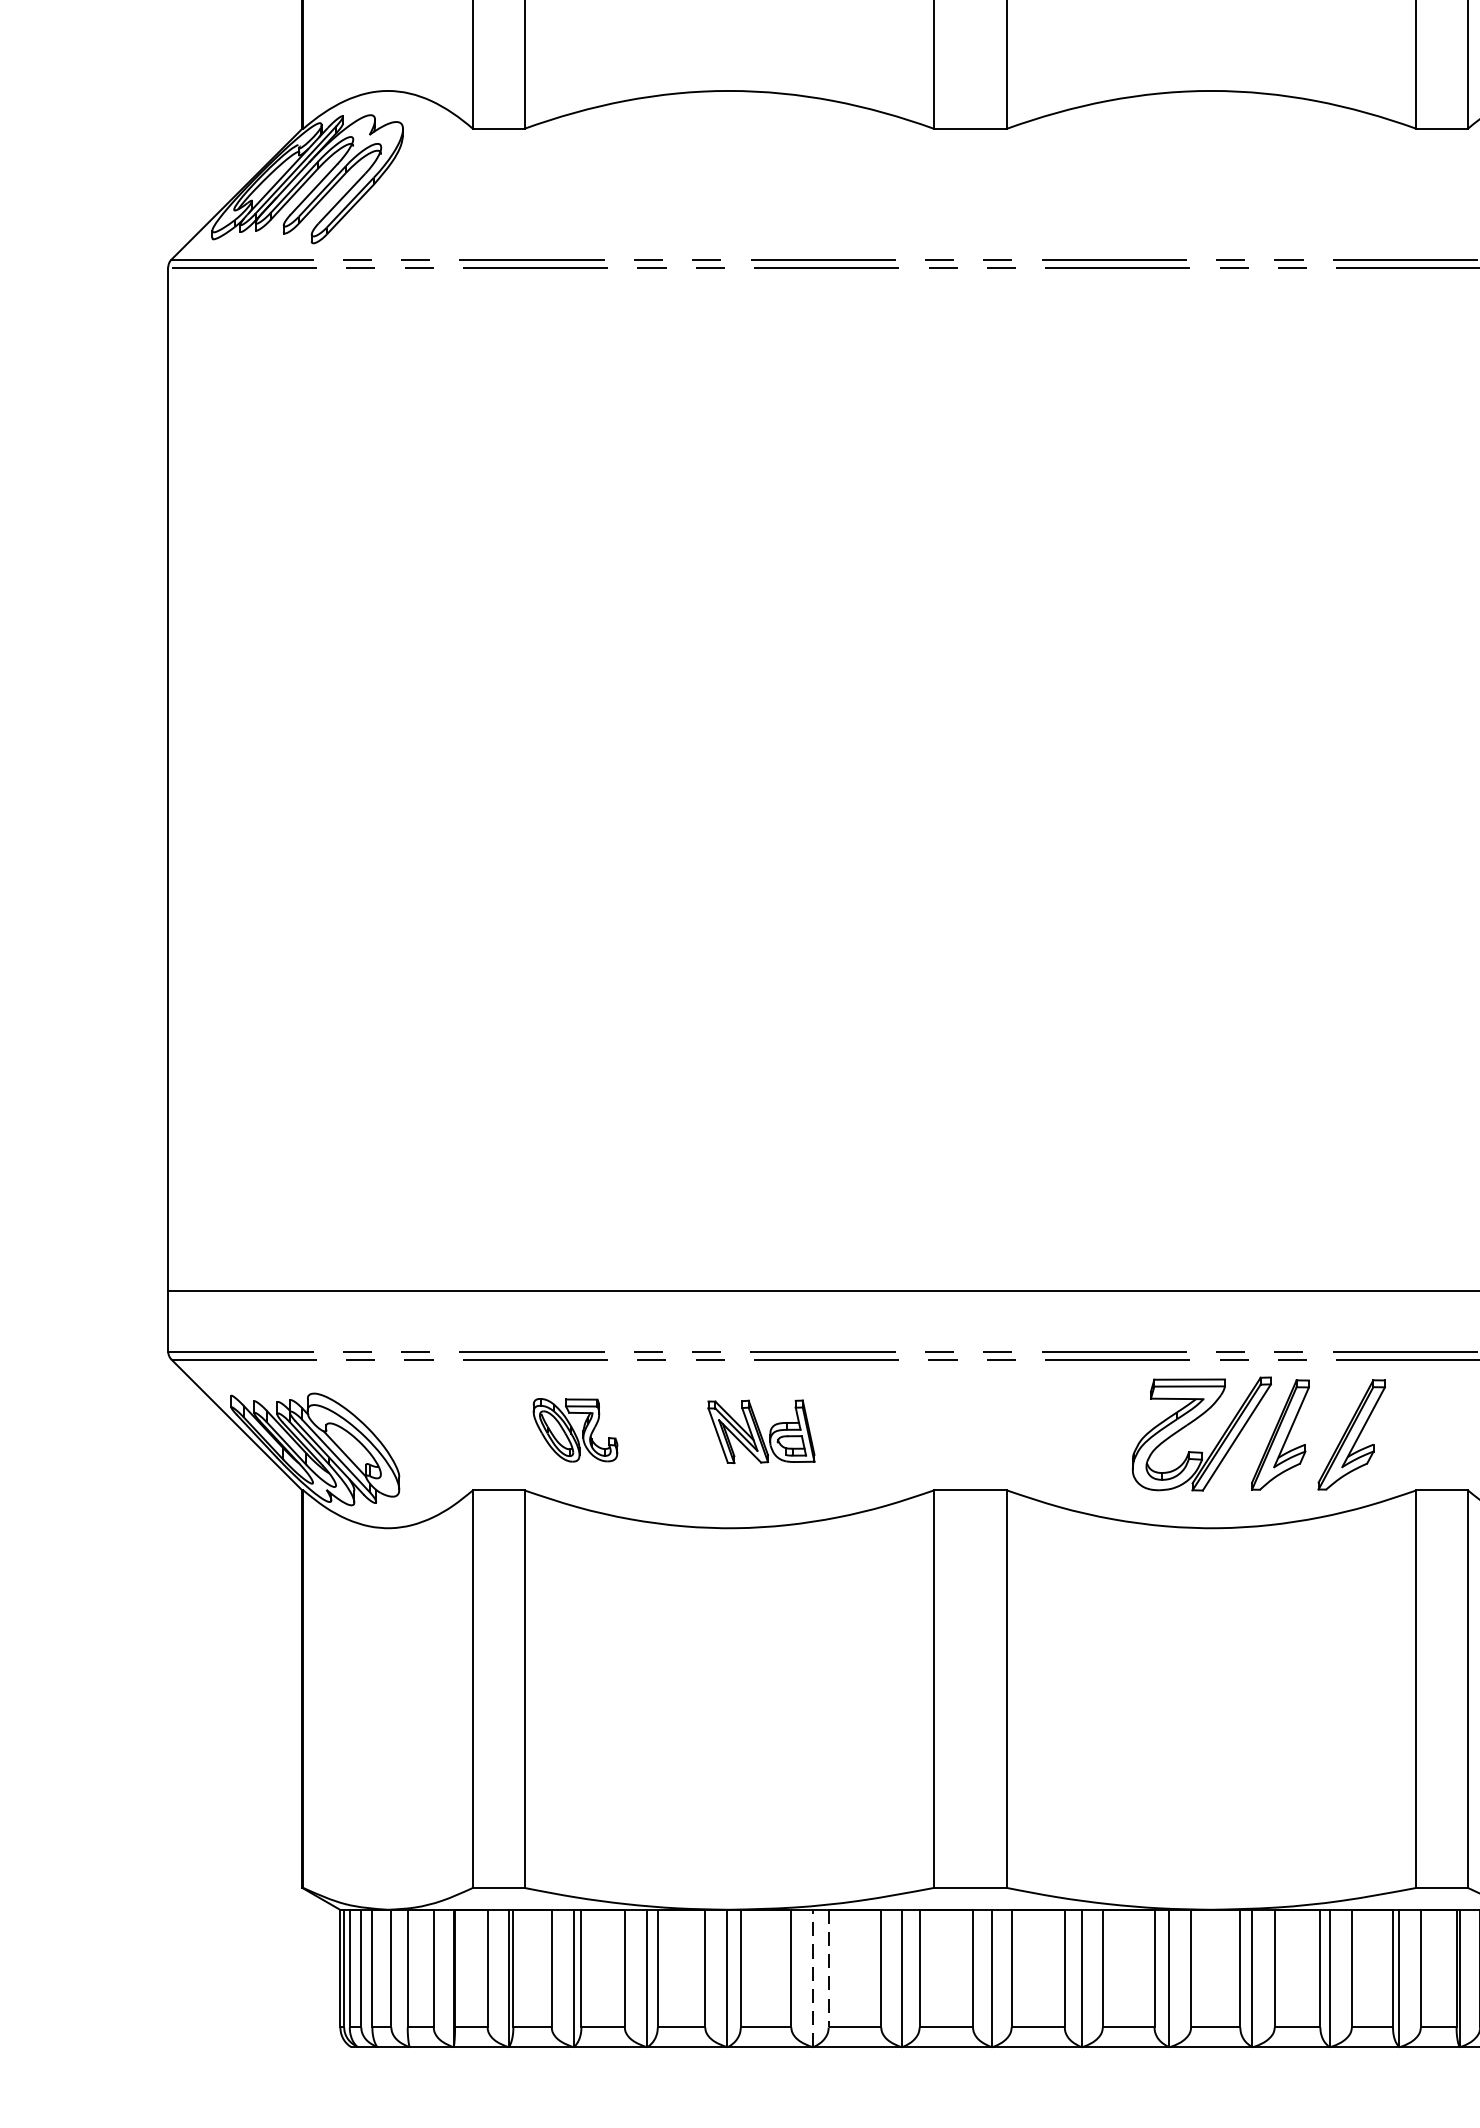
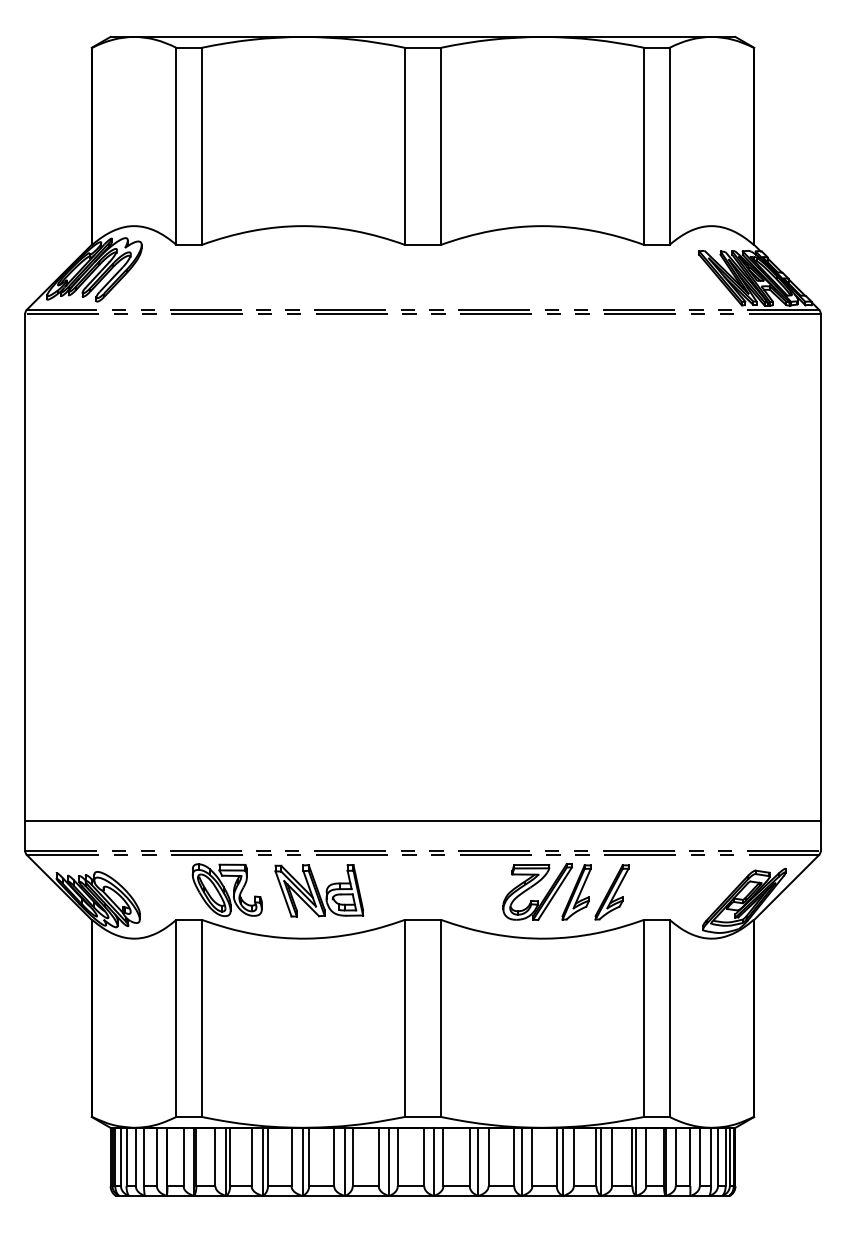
part: (574, 1429) -> (226, 889), size x1.67
part: (761, 1431) -> (319, 890), size x1.67
line: (828, 1969) -> (352, 1157), dashed -> solid
line: (812, 1977) -> (344, 1161), dashed -> solid

